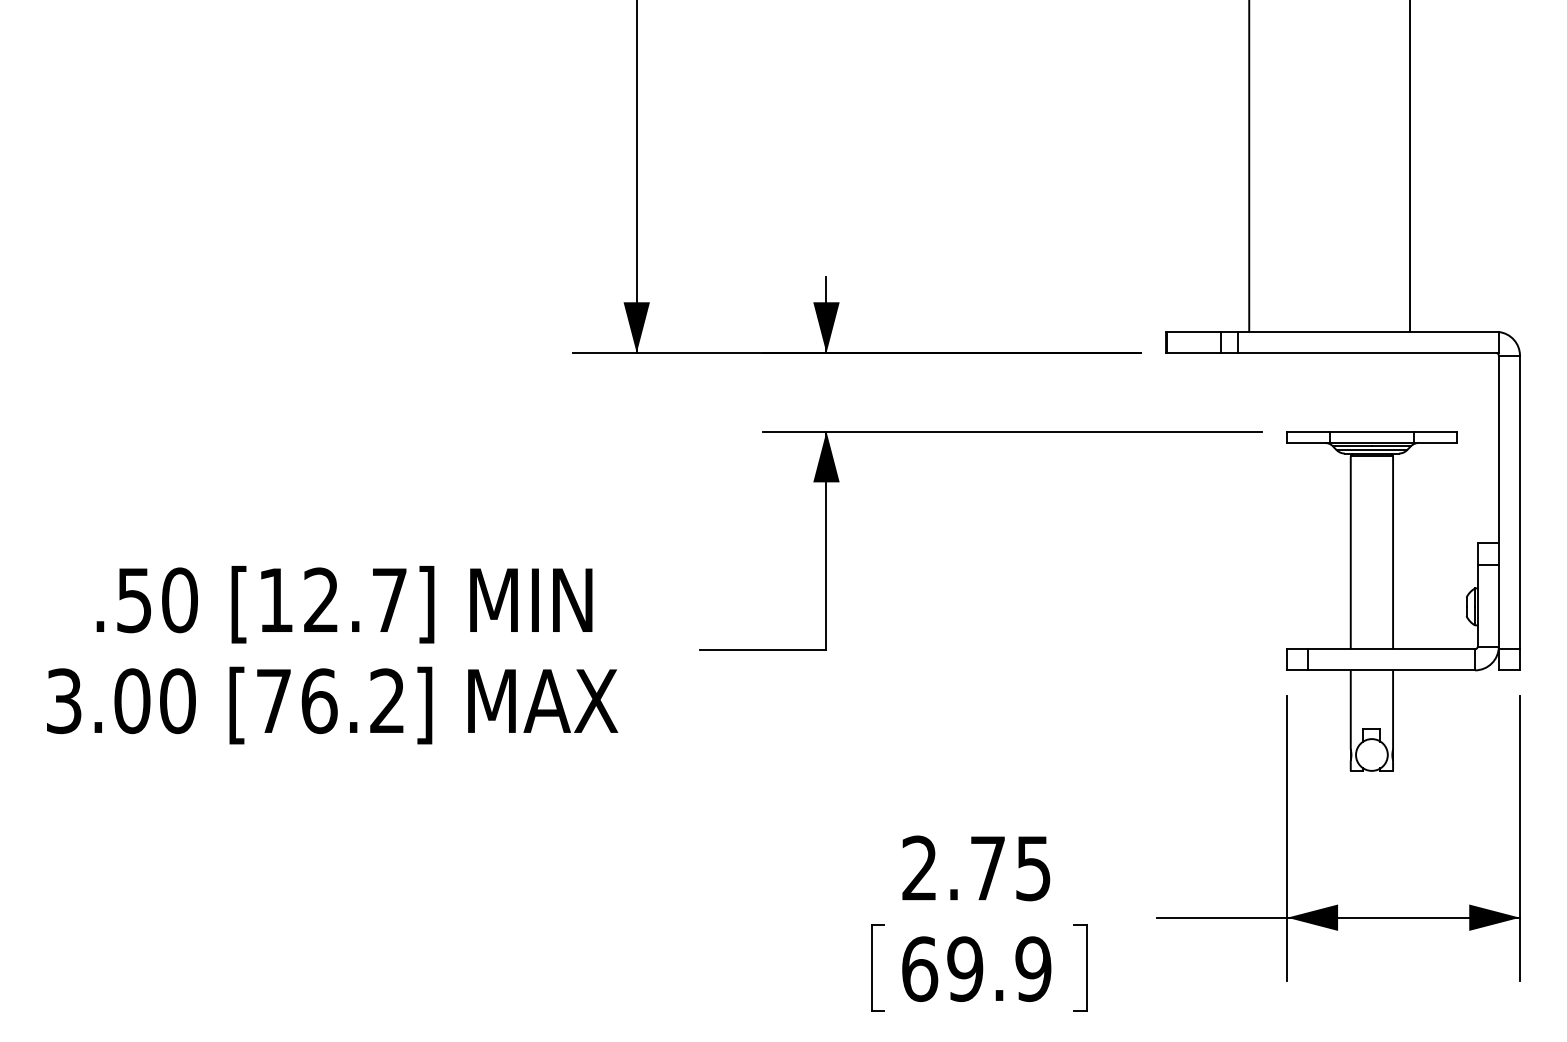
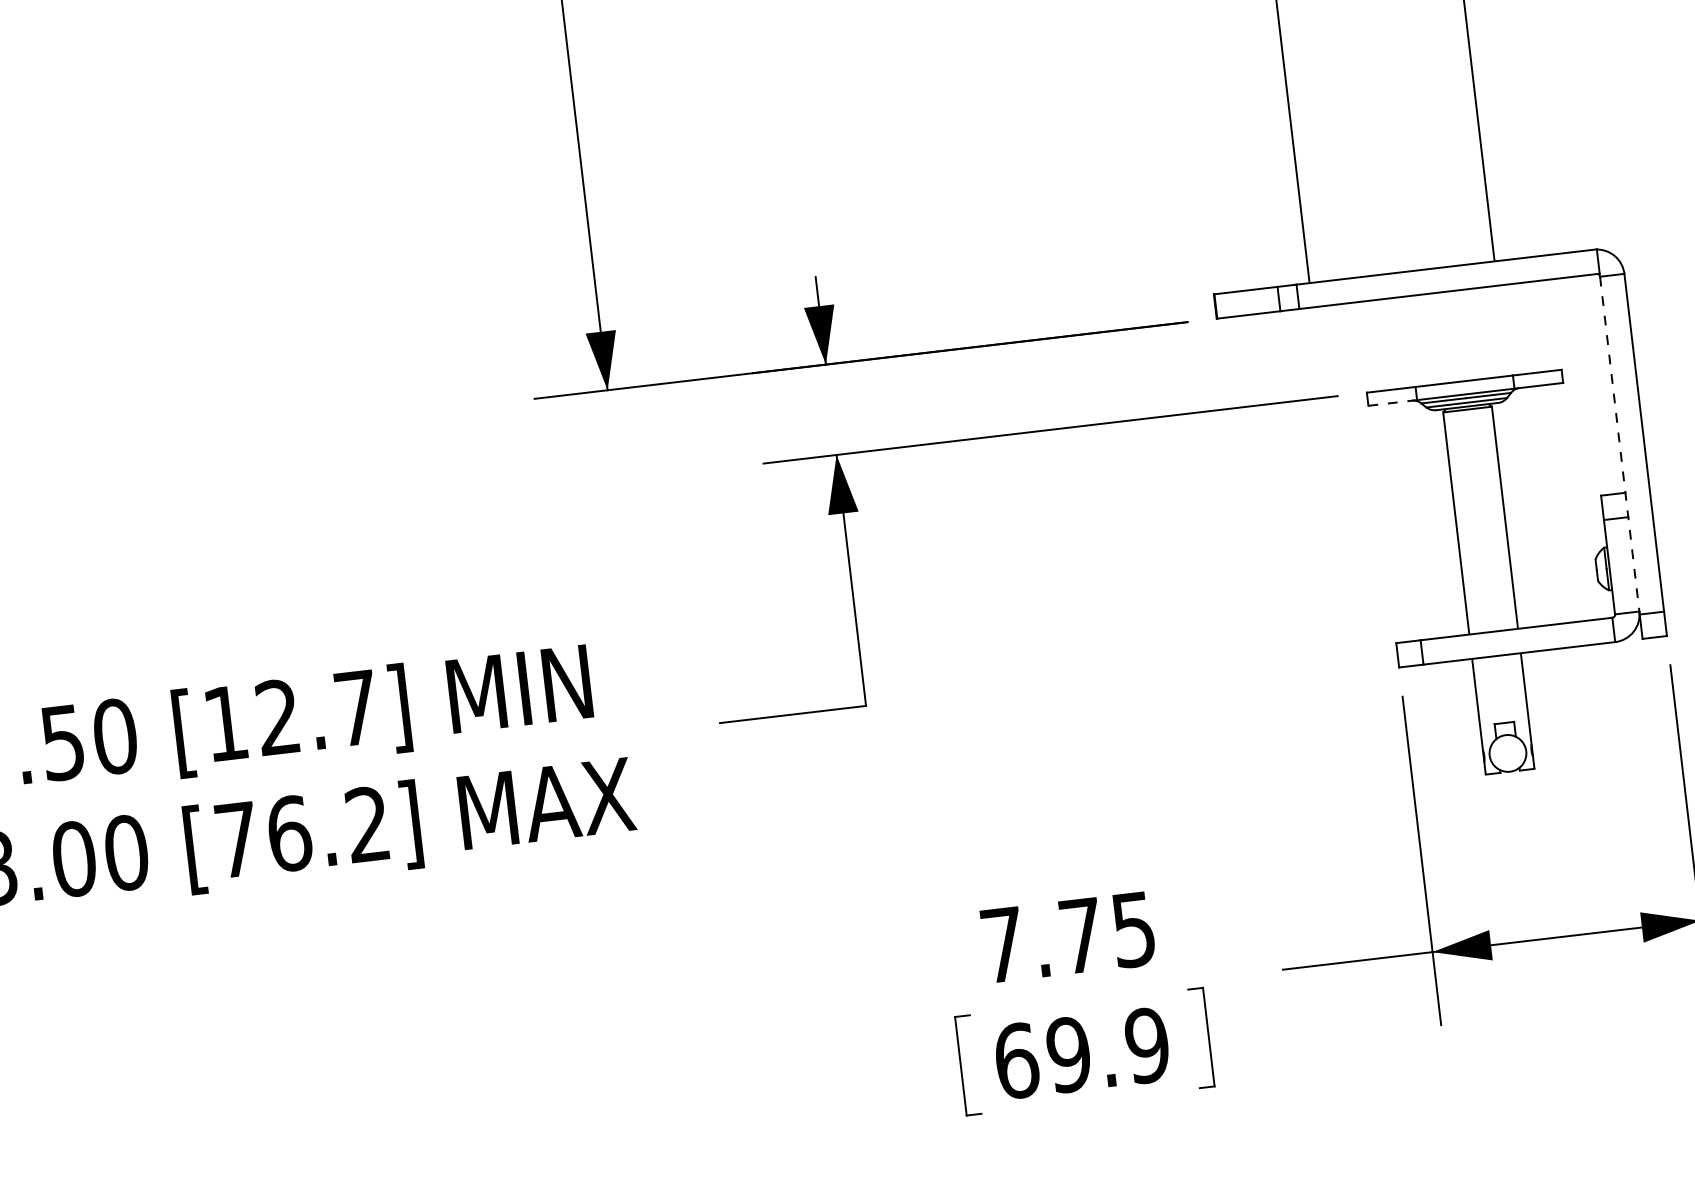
line: (1308, 443) -> (1392, 403), solid -> dashed
line: (1498, 502) -> (1619, 445), solid -> dashed
text: (919, 867) -> (1002, 944), 2.75 -> 7.75

